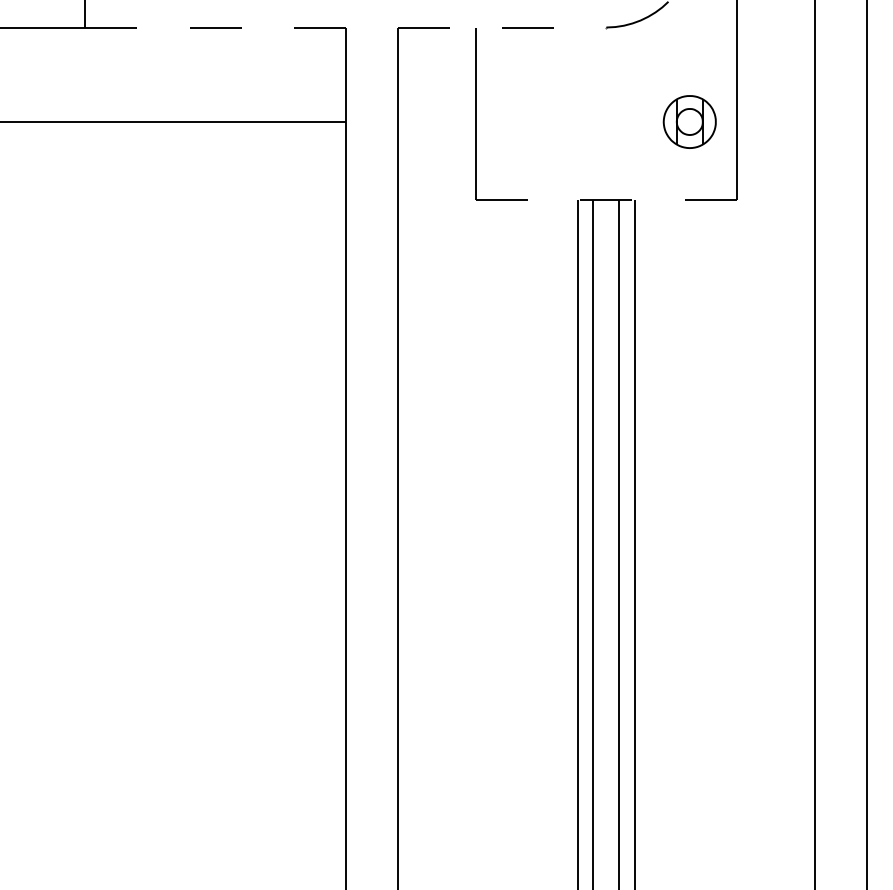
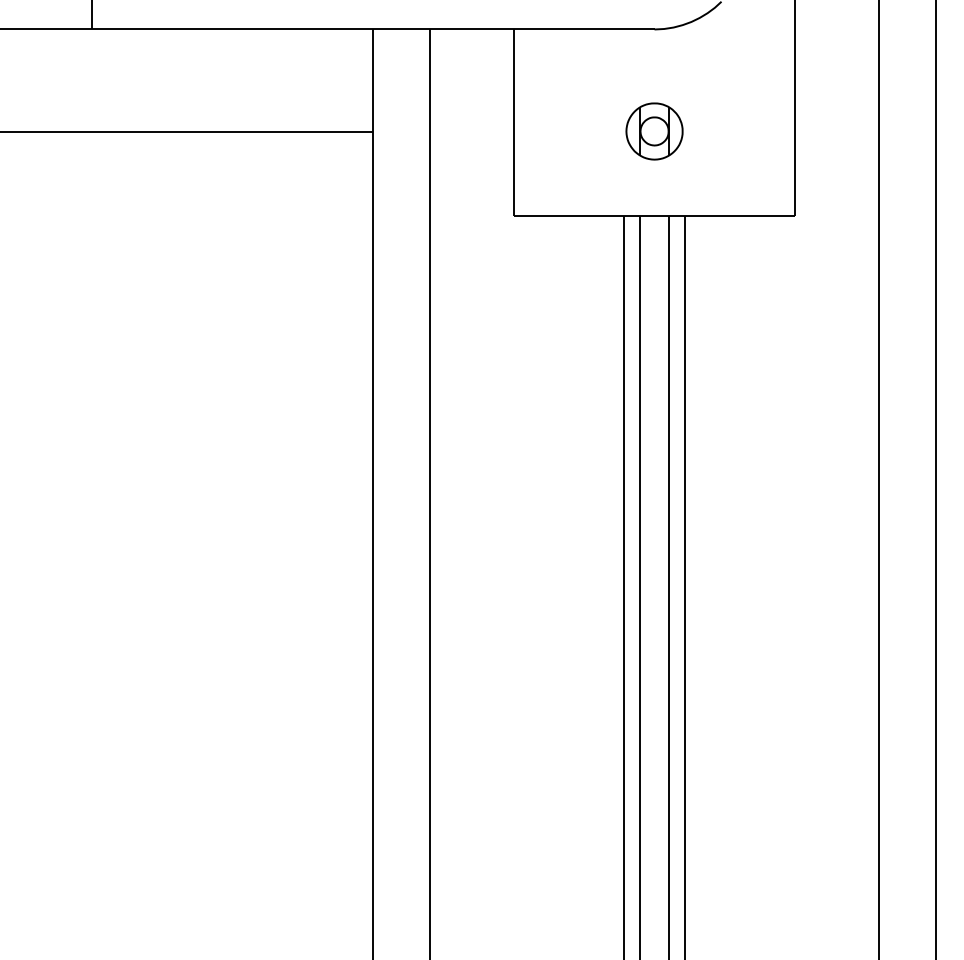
line: (345, 27) -> (373, 29), dashed -> solid
part: (689, 122) -> (654, 131), moved
line: (606, 199) -> (654, 215), dashed -> solid

